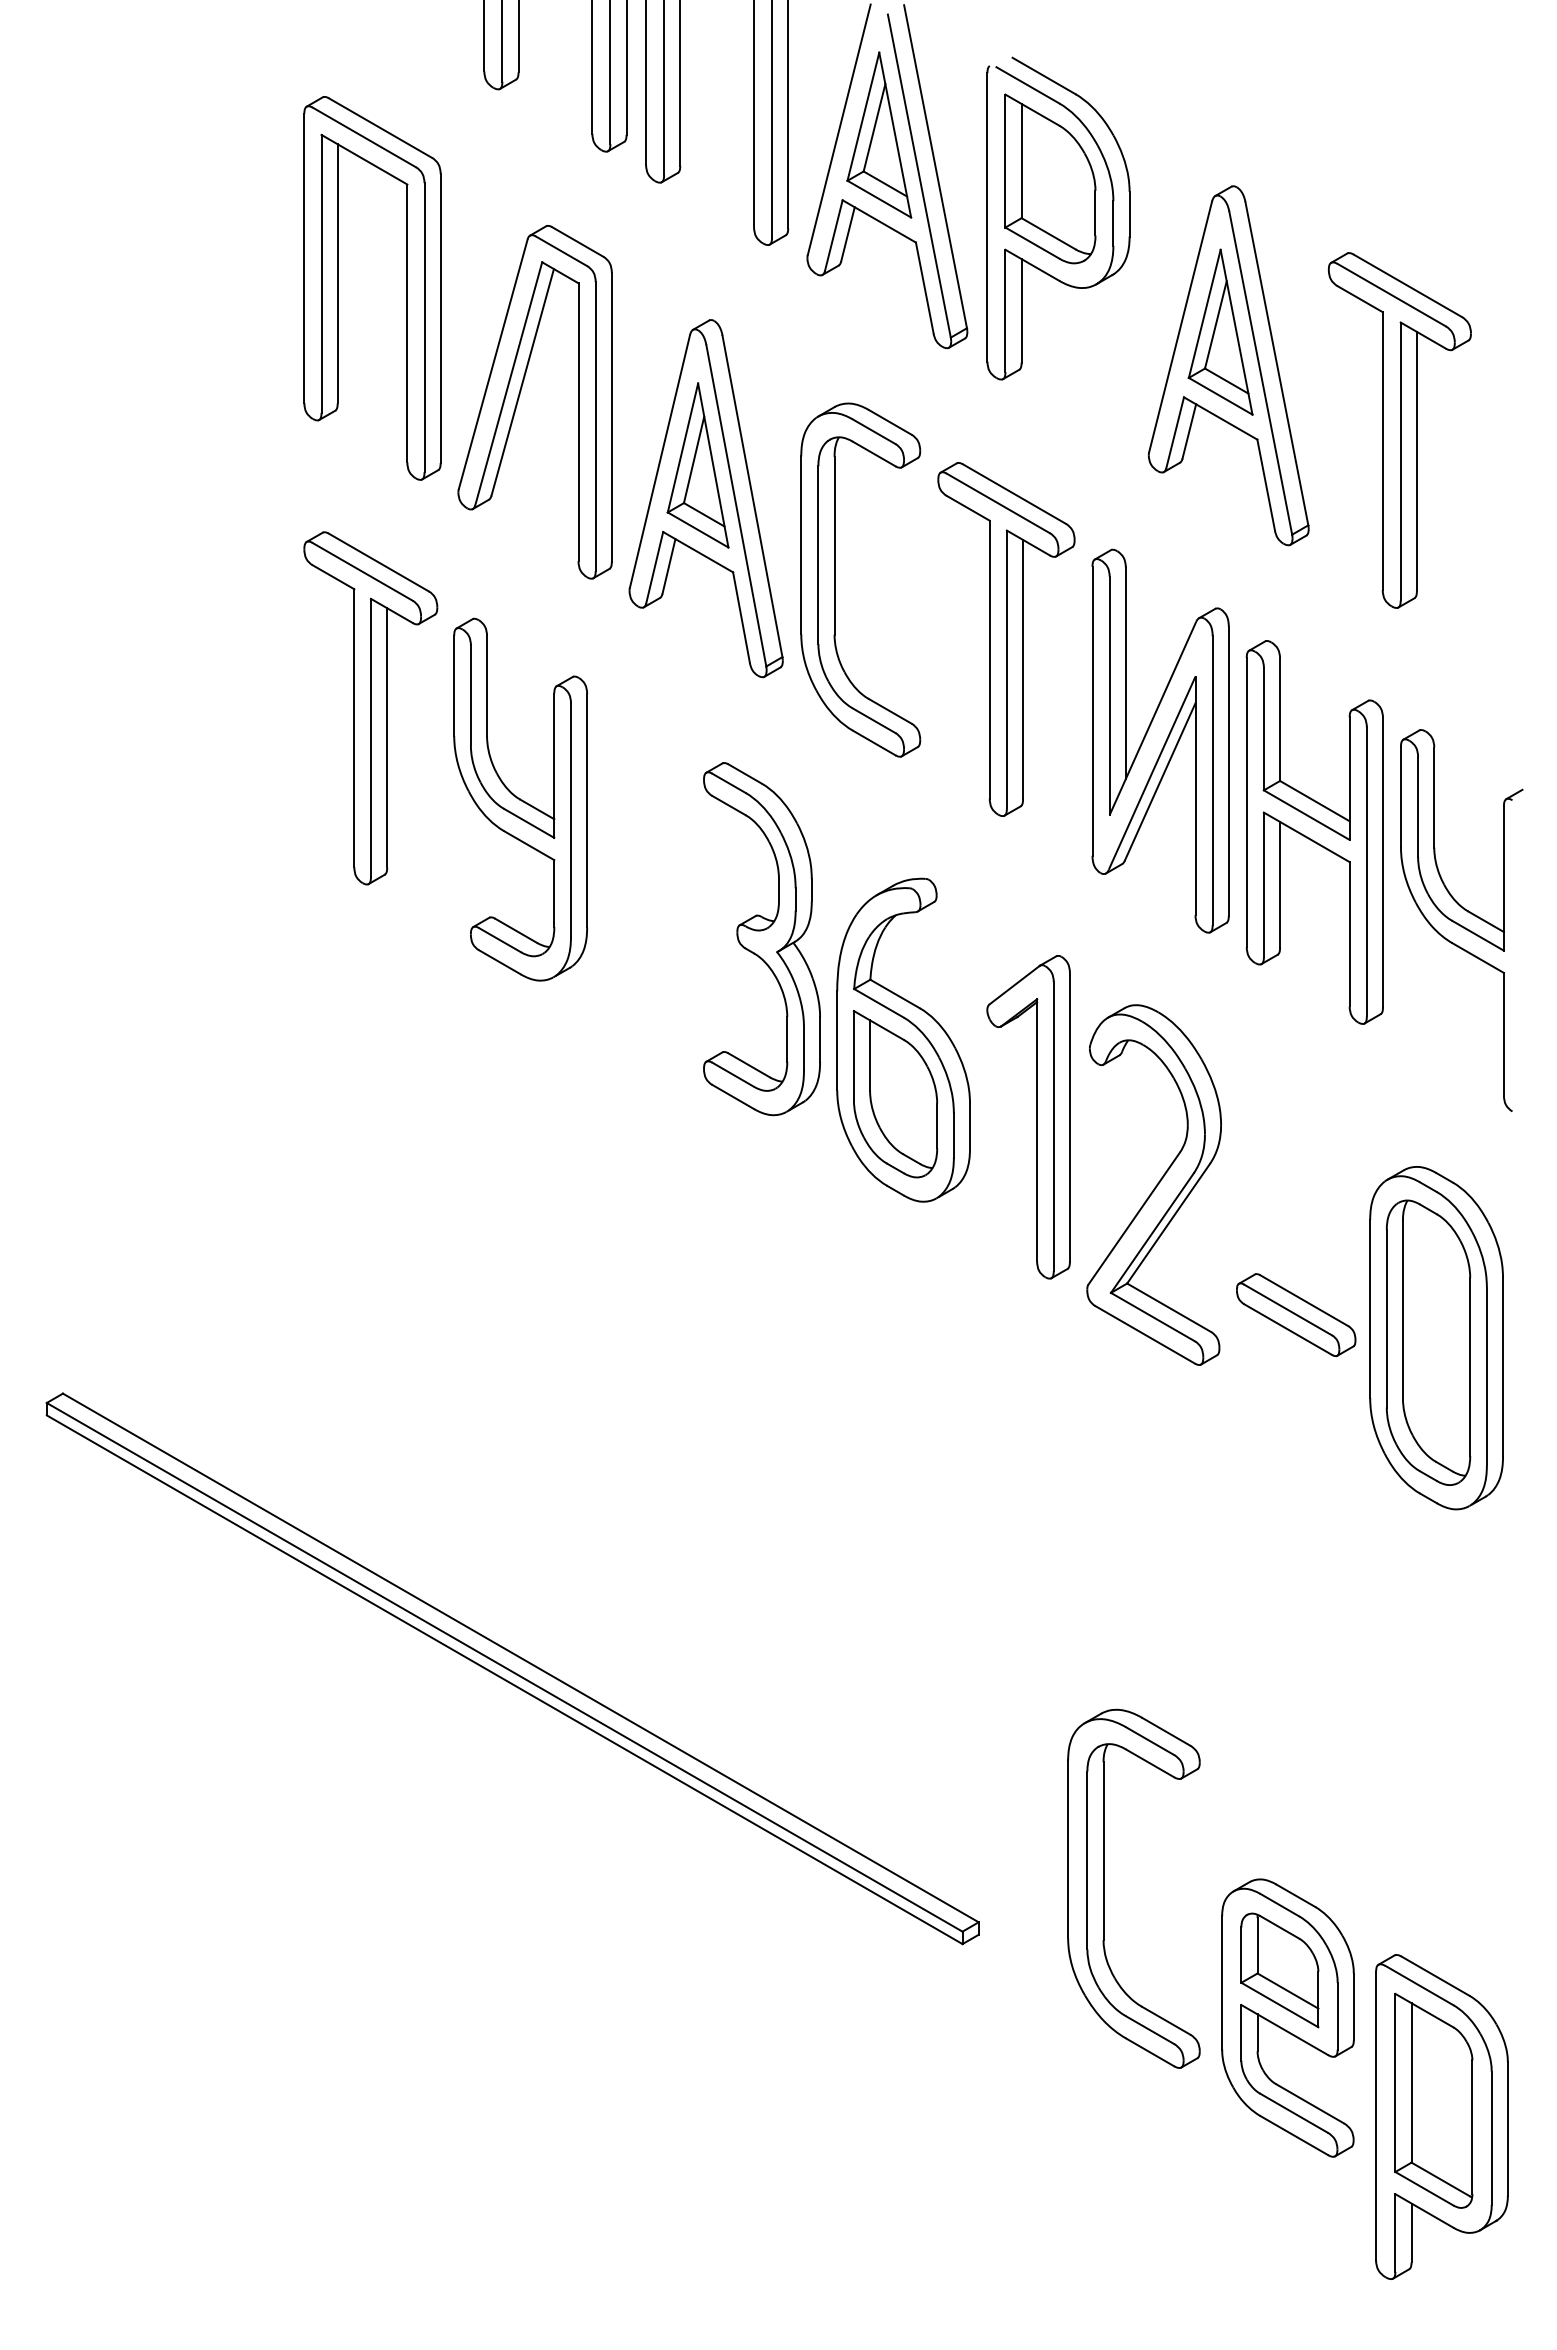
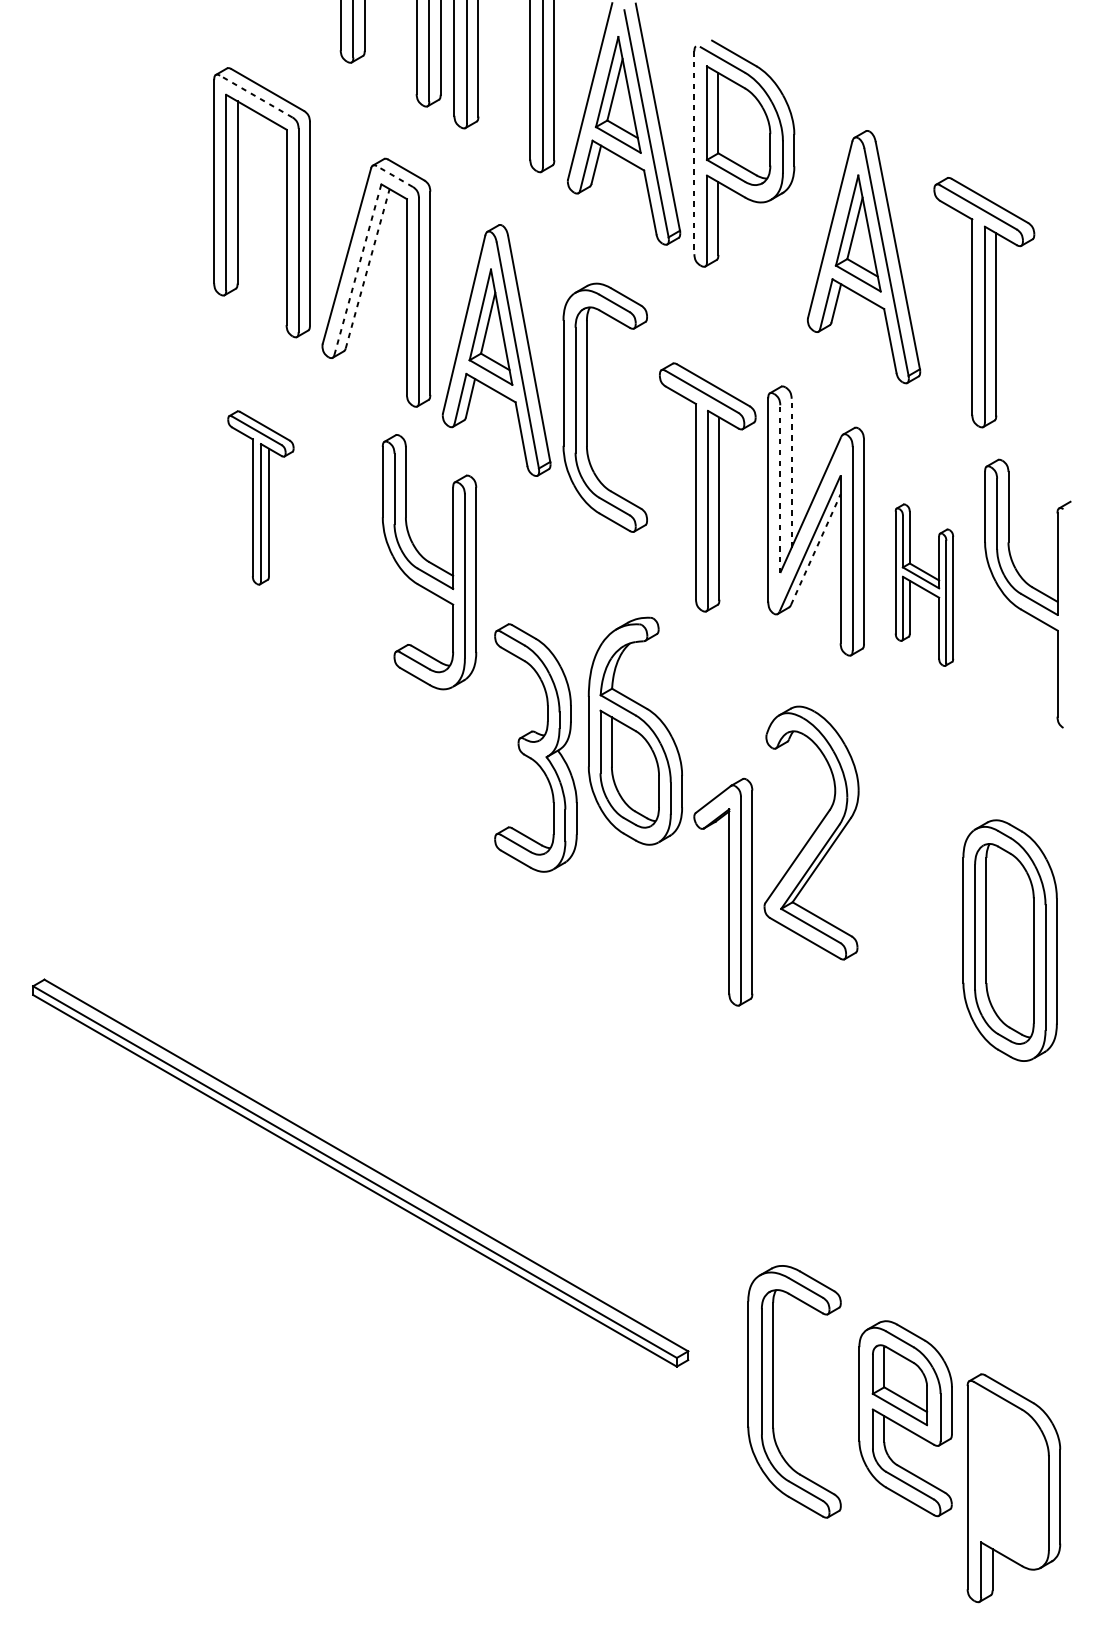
line: (363, 137) -> (255, 96), solid -> dashed
line: (987, 217) -> (694, 152), solid -> dashed
line: (561, 251) -> (394, 176), solid -> dashed
line: (522, 381) -> (367, 268), solid -> dashed
line: (508, 383) -> (357, 269), solid -> dashed
part: (1006, 639) -> (707, 487), moved
line: (1125, 673) -> (791, 473), solid -> dashed
line: (1109, 695) -> (780, 488), solid -> dashed
part: (370, 708) -> (260, 498), size x0.7
line: (1160, 781) -> (816, 549), solid -> dashed
part: (520, 799) -> (429, 562), moved
part: (1314, 832) -> (924, 585), size x0.6
part: (1461, 920) -> (1027, 593), moved
part: (761, 939) -> (535, 748), moved
part: (1036, 1117) -> (728, 892), moved
part: (1296, 1315) -> (911, 924), removed
part: (1104, 1888) -> (773, 1391), moved
part: (1433, 2100) -> (1007, 1476), removed

